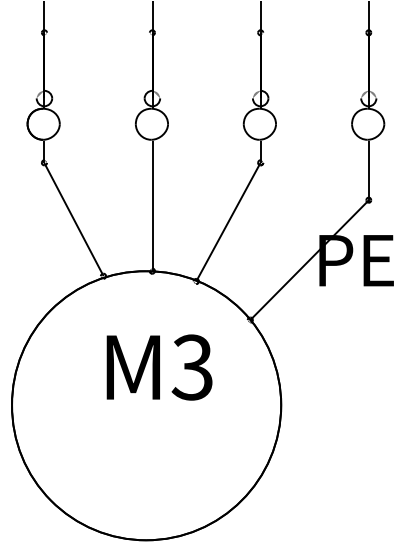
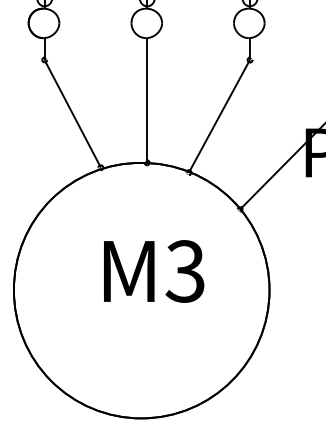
text: (159, 367) -> (153, 271), moved

